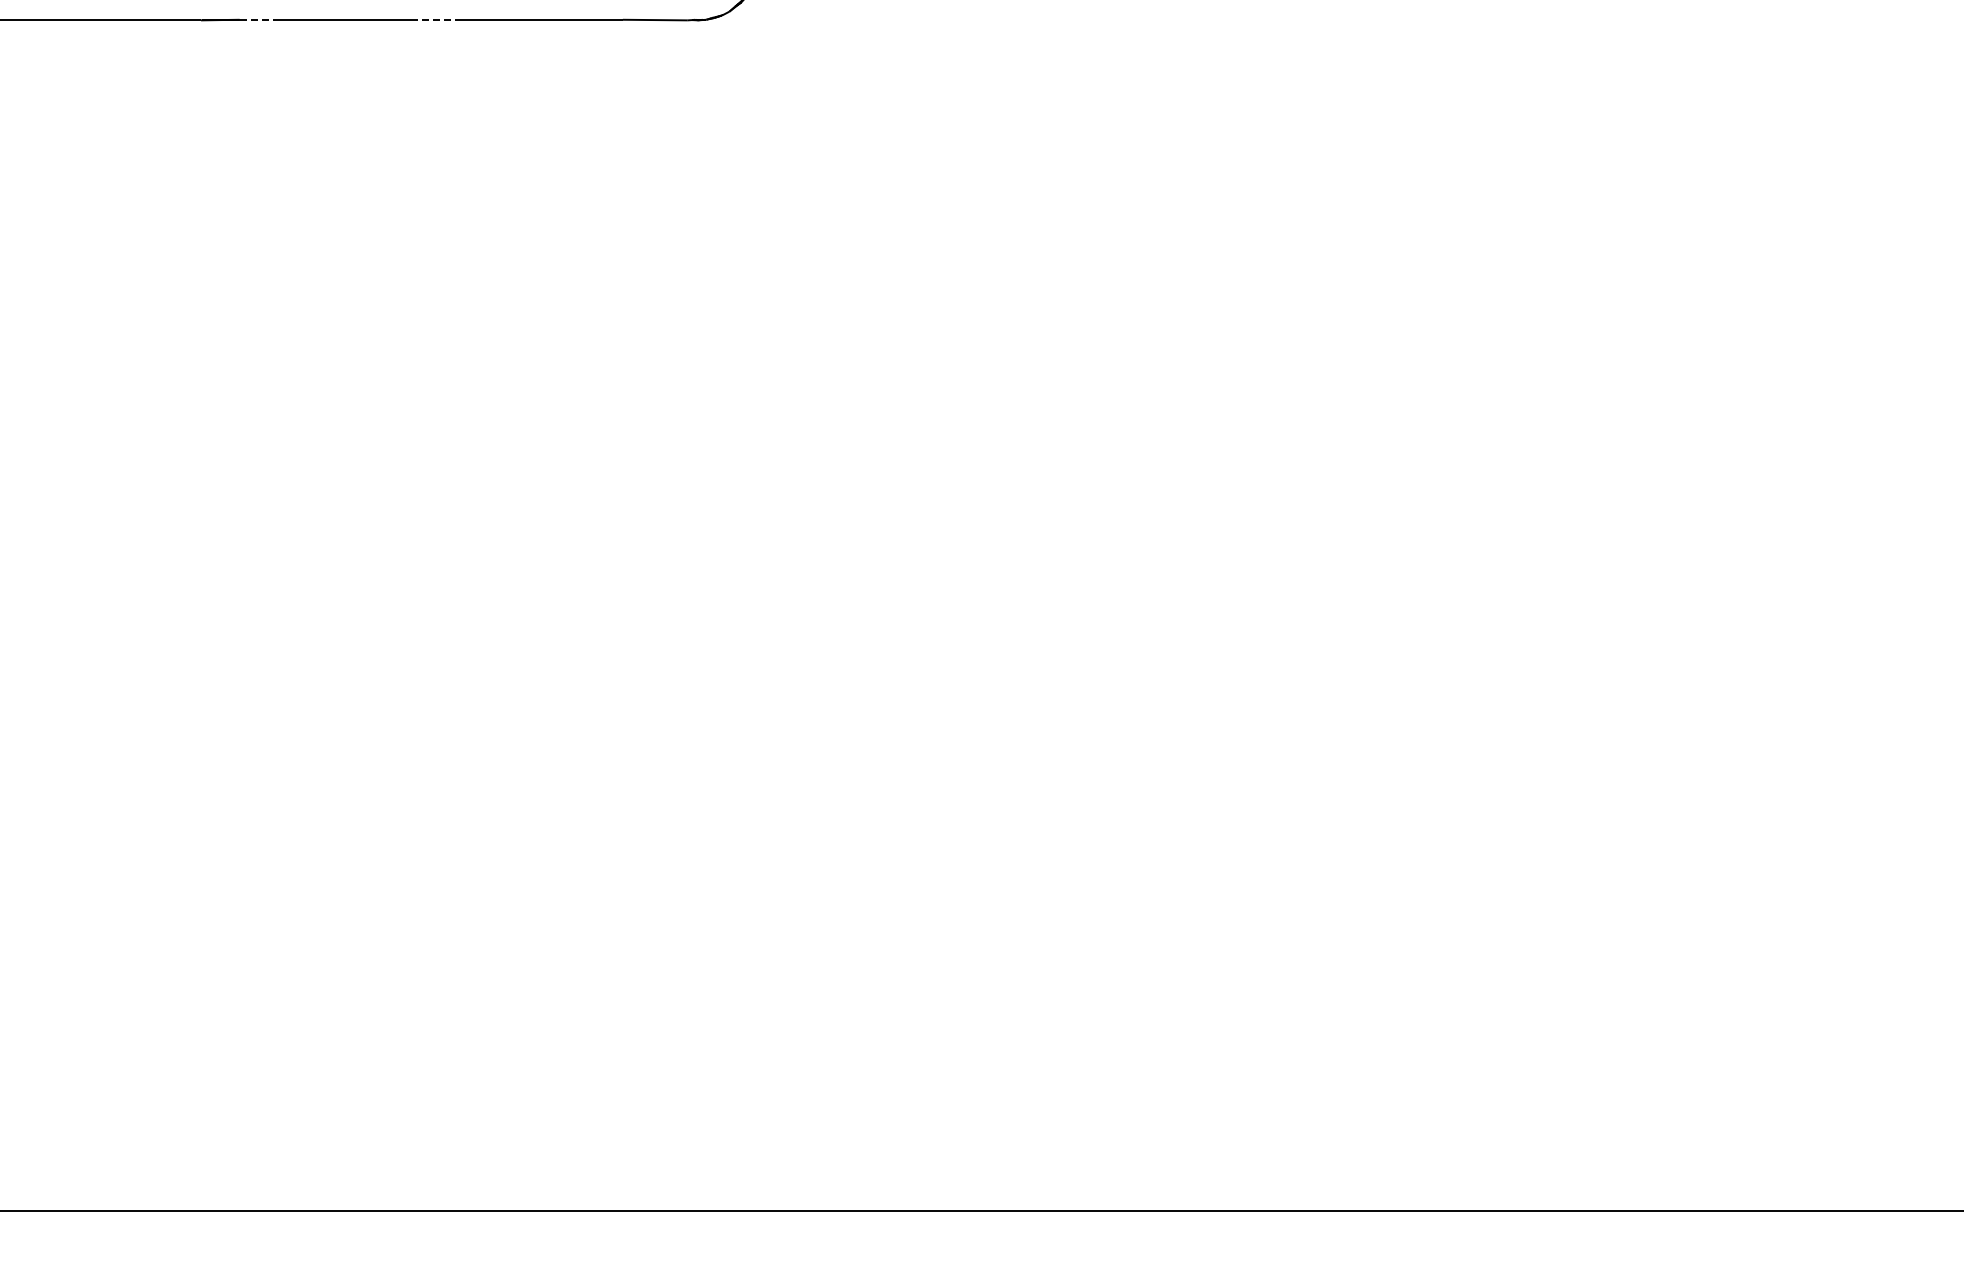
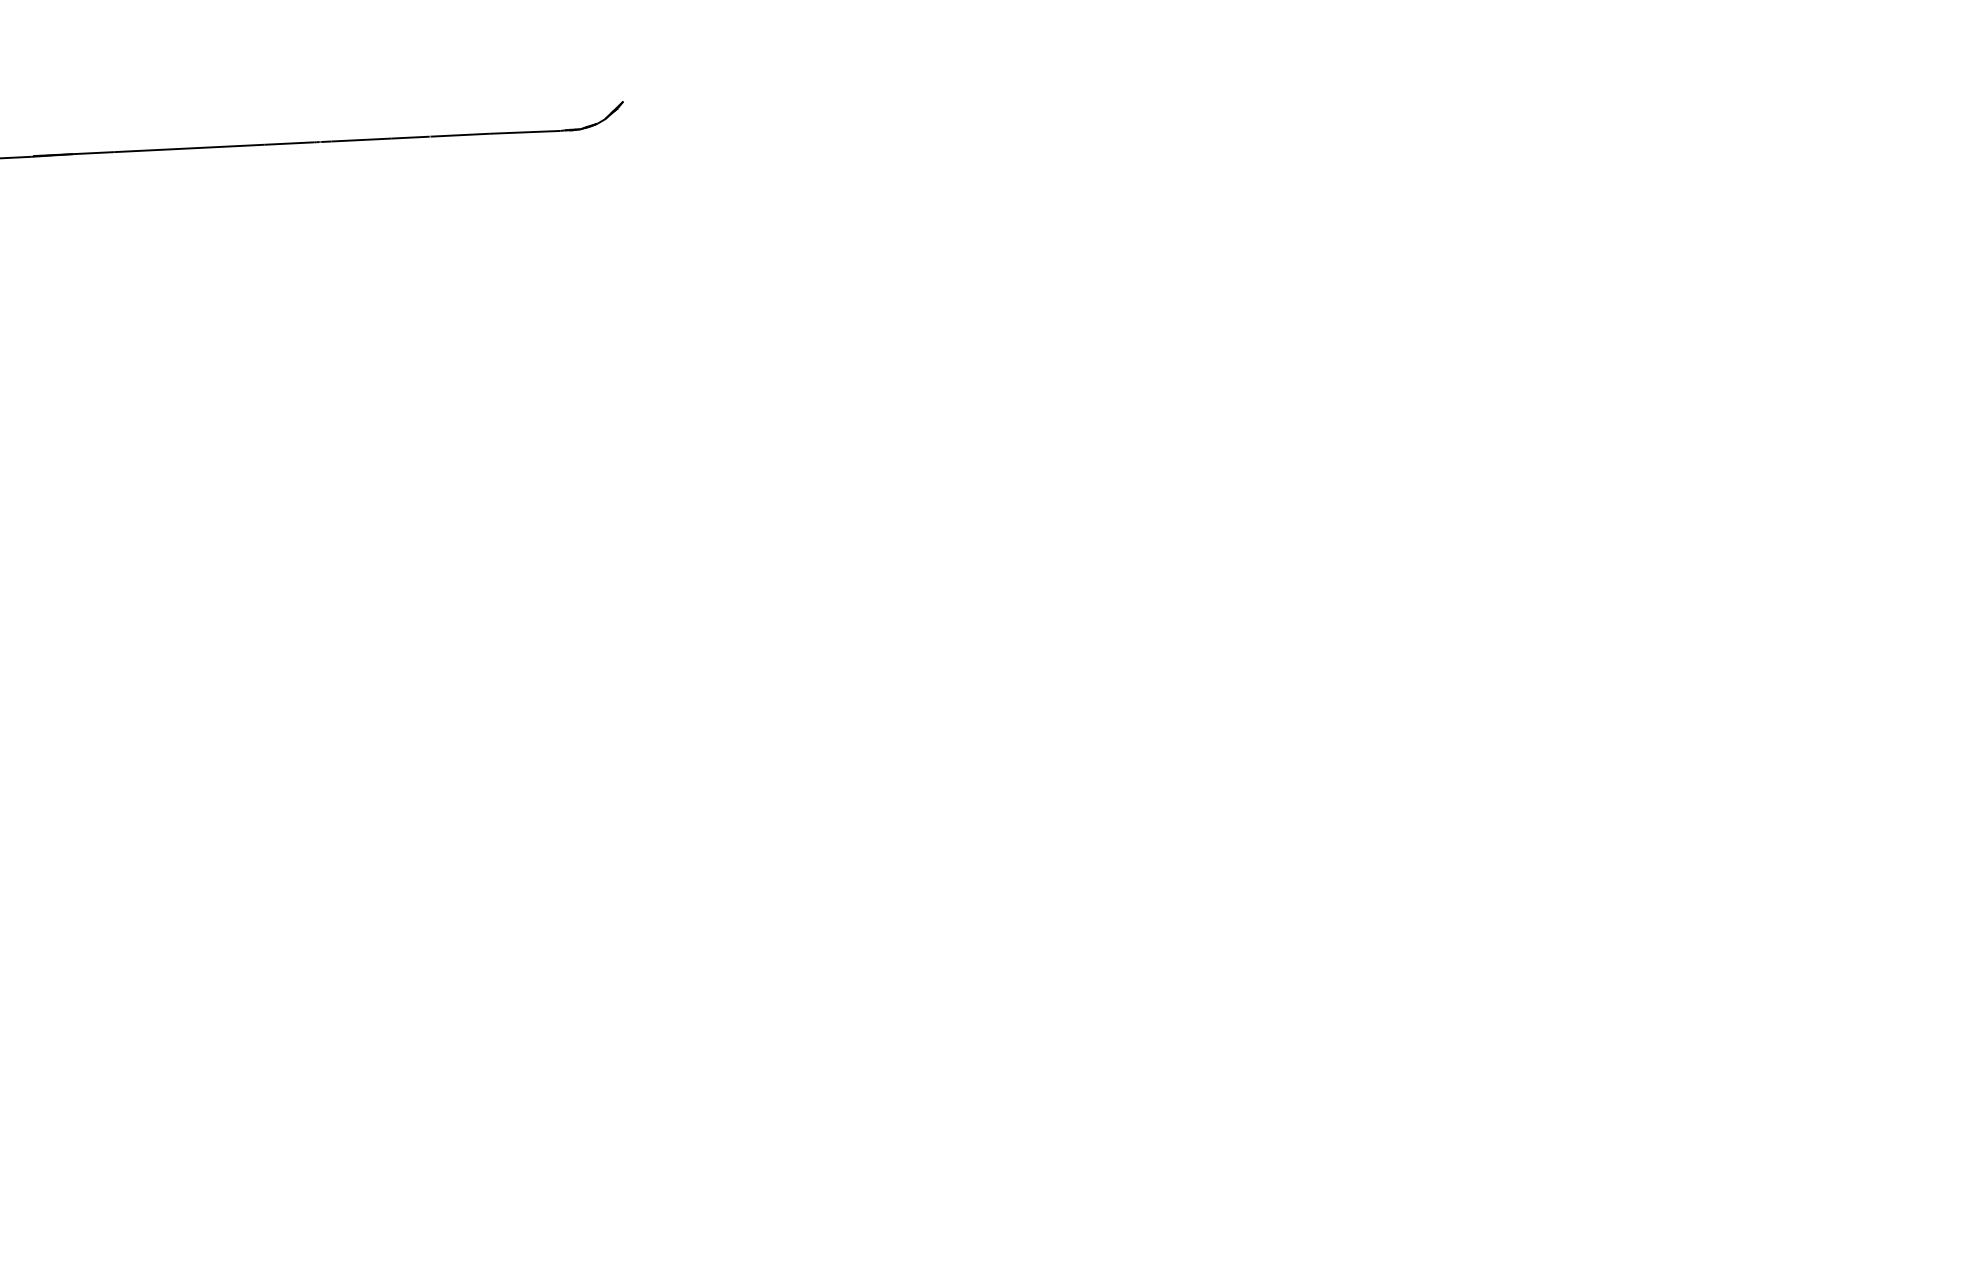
line: (258, 19) -> (94, 152), dashed -> solid
line: (438, 19) -> (289, 143), dashed -> solid

